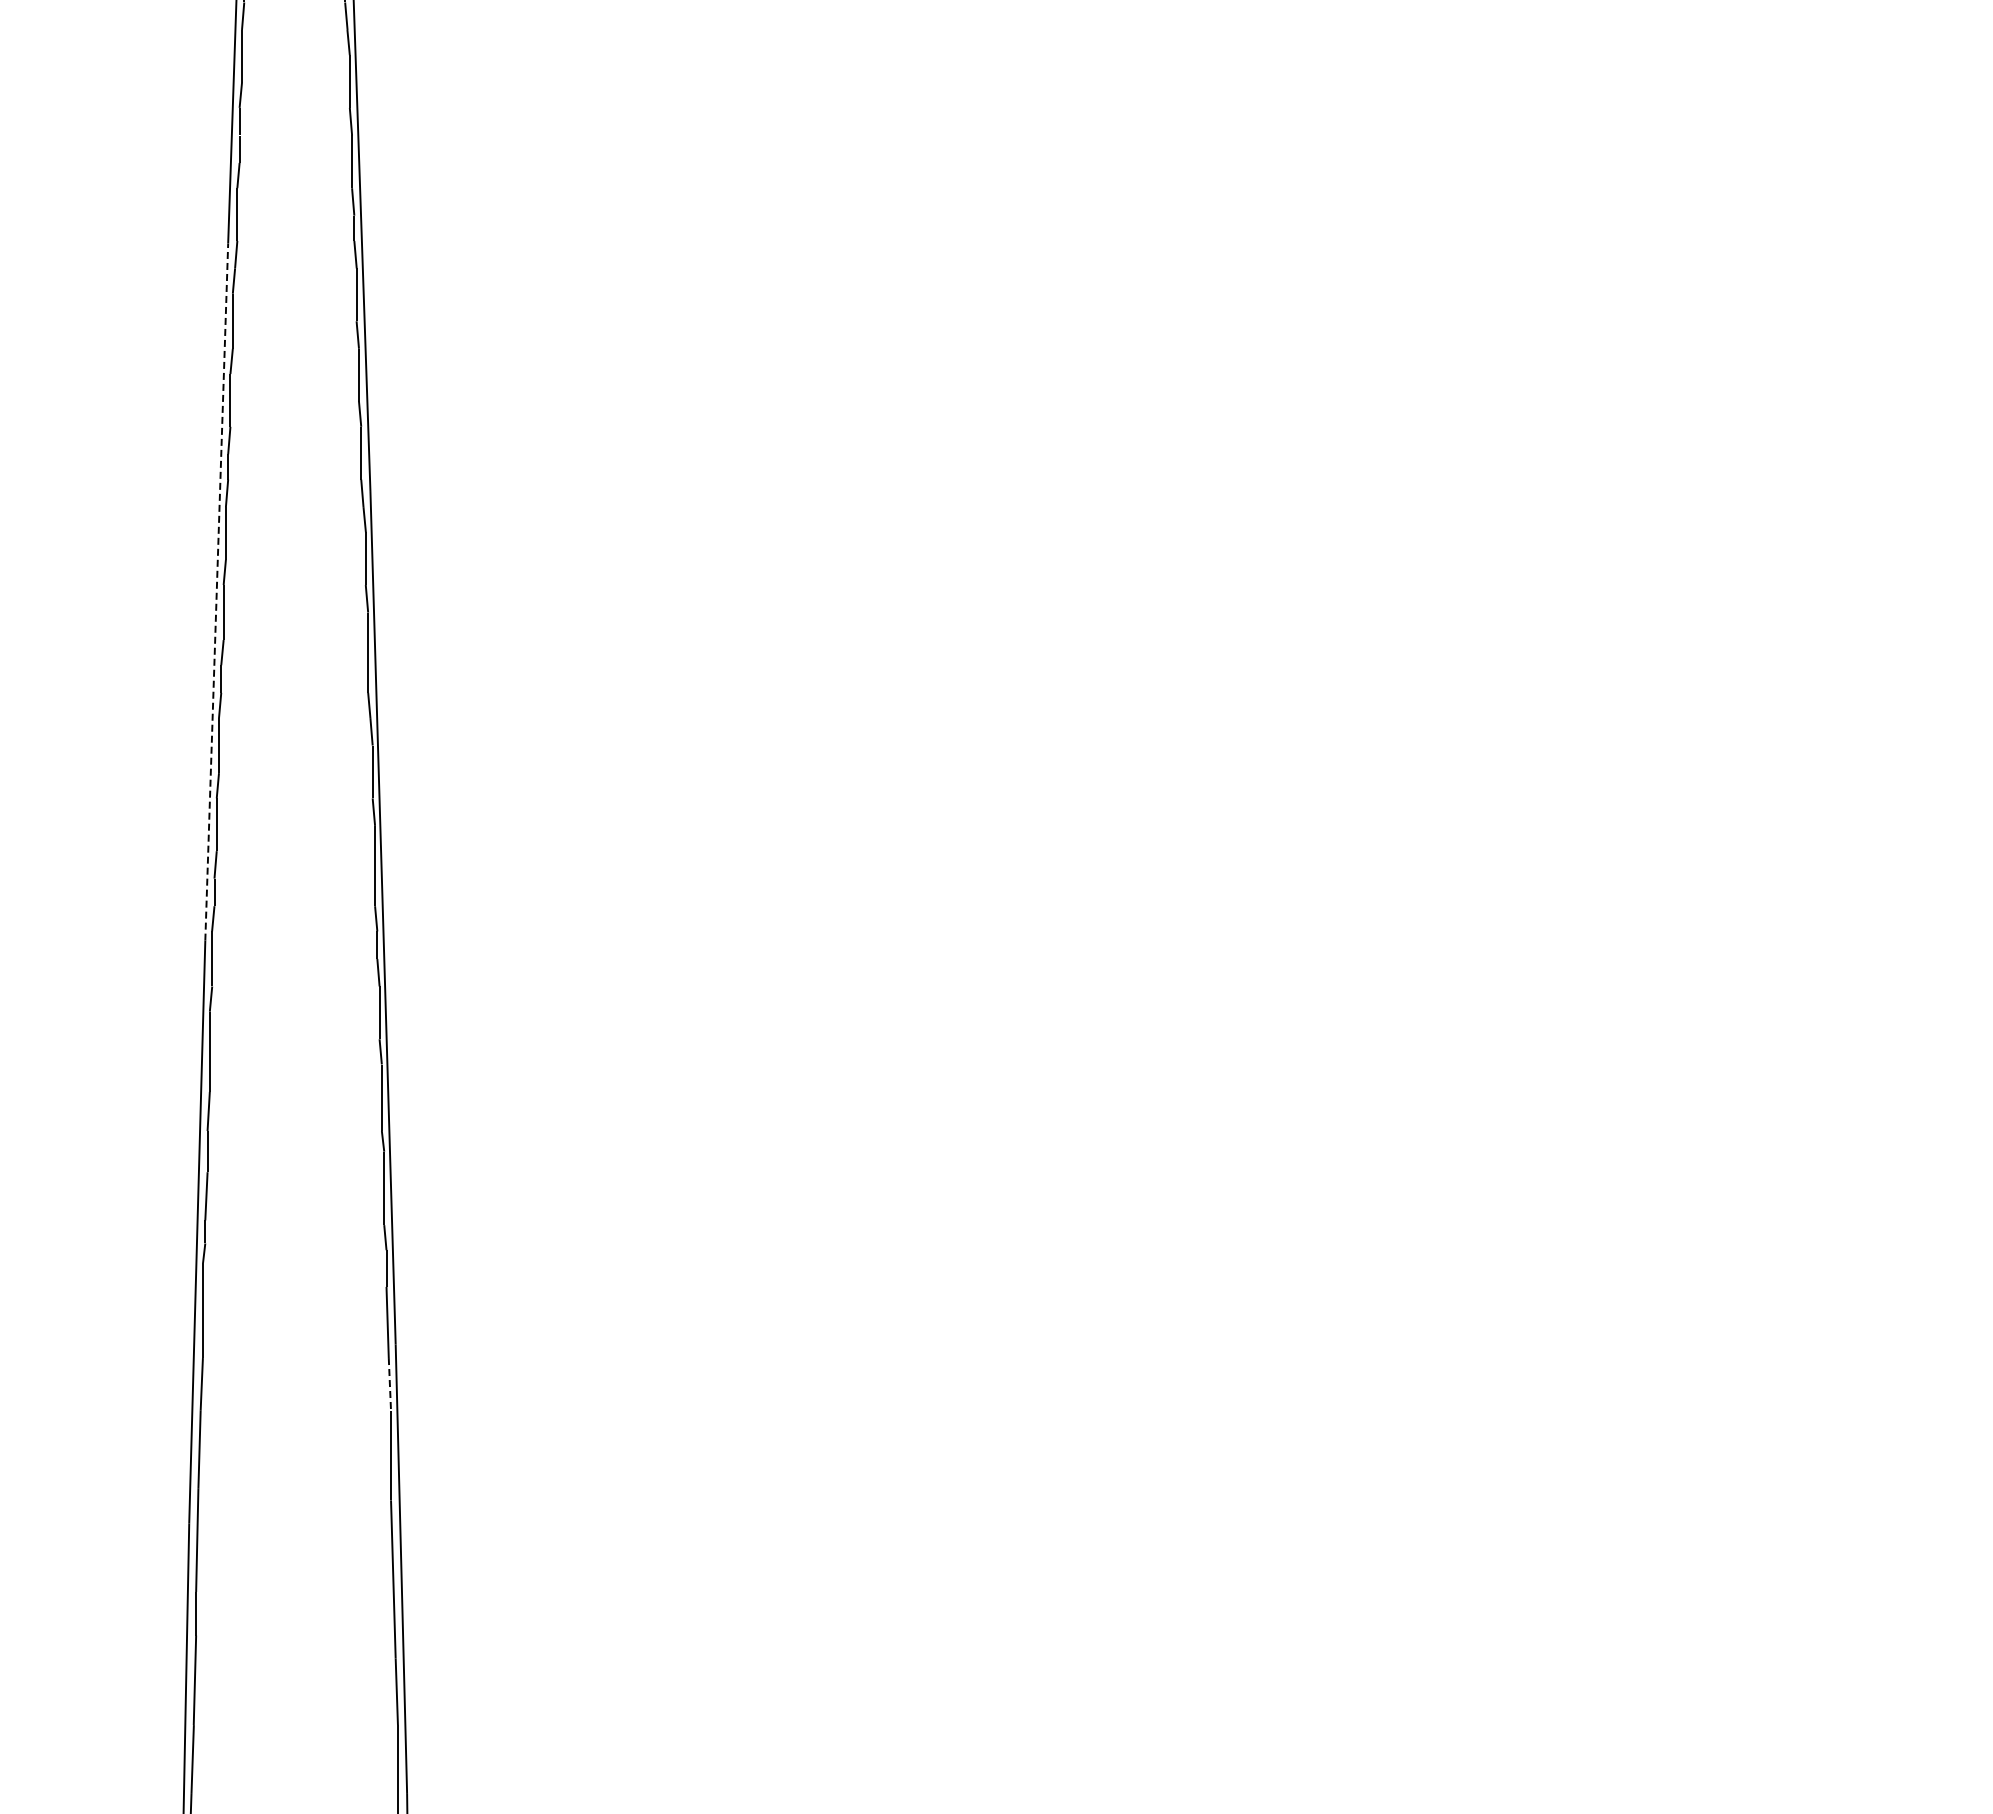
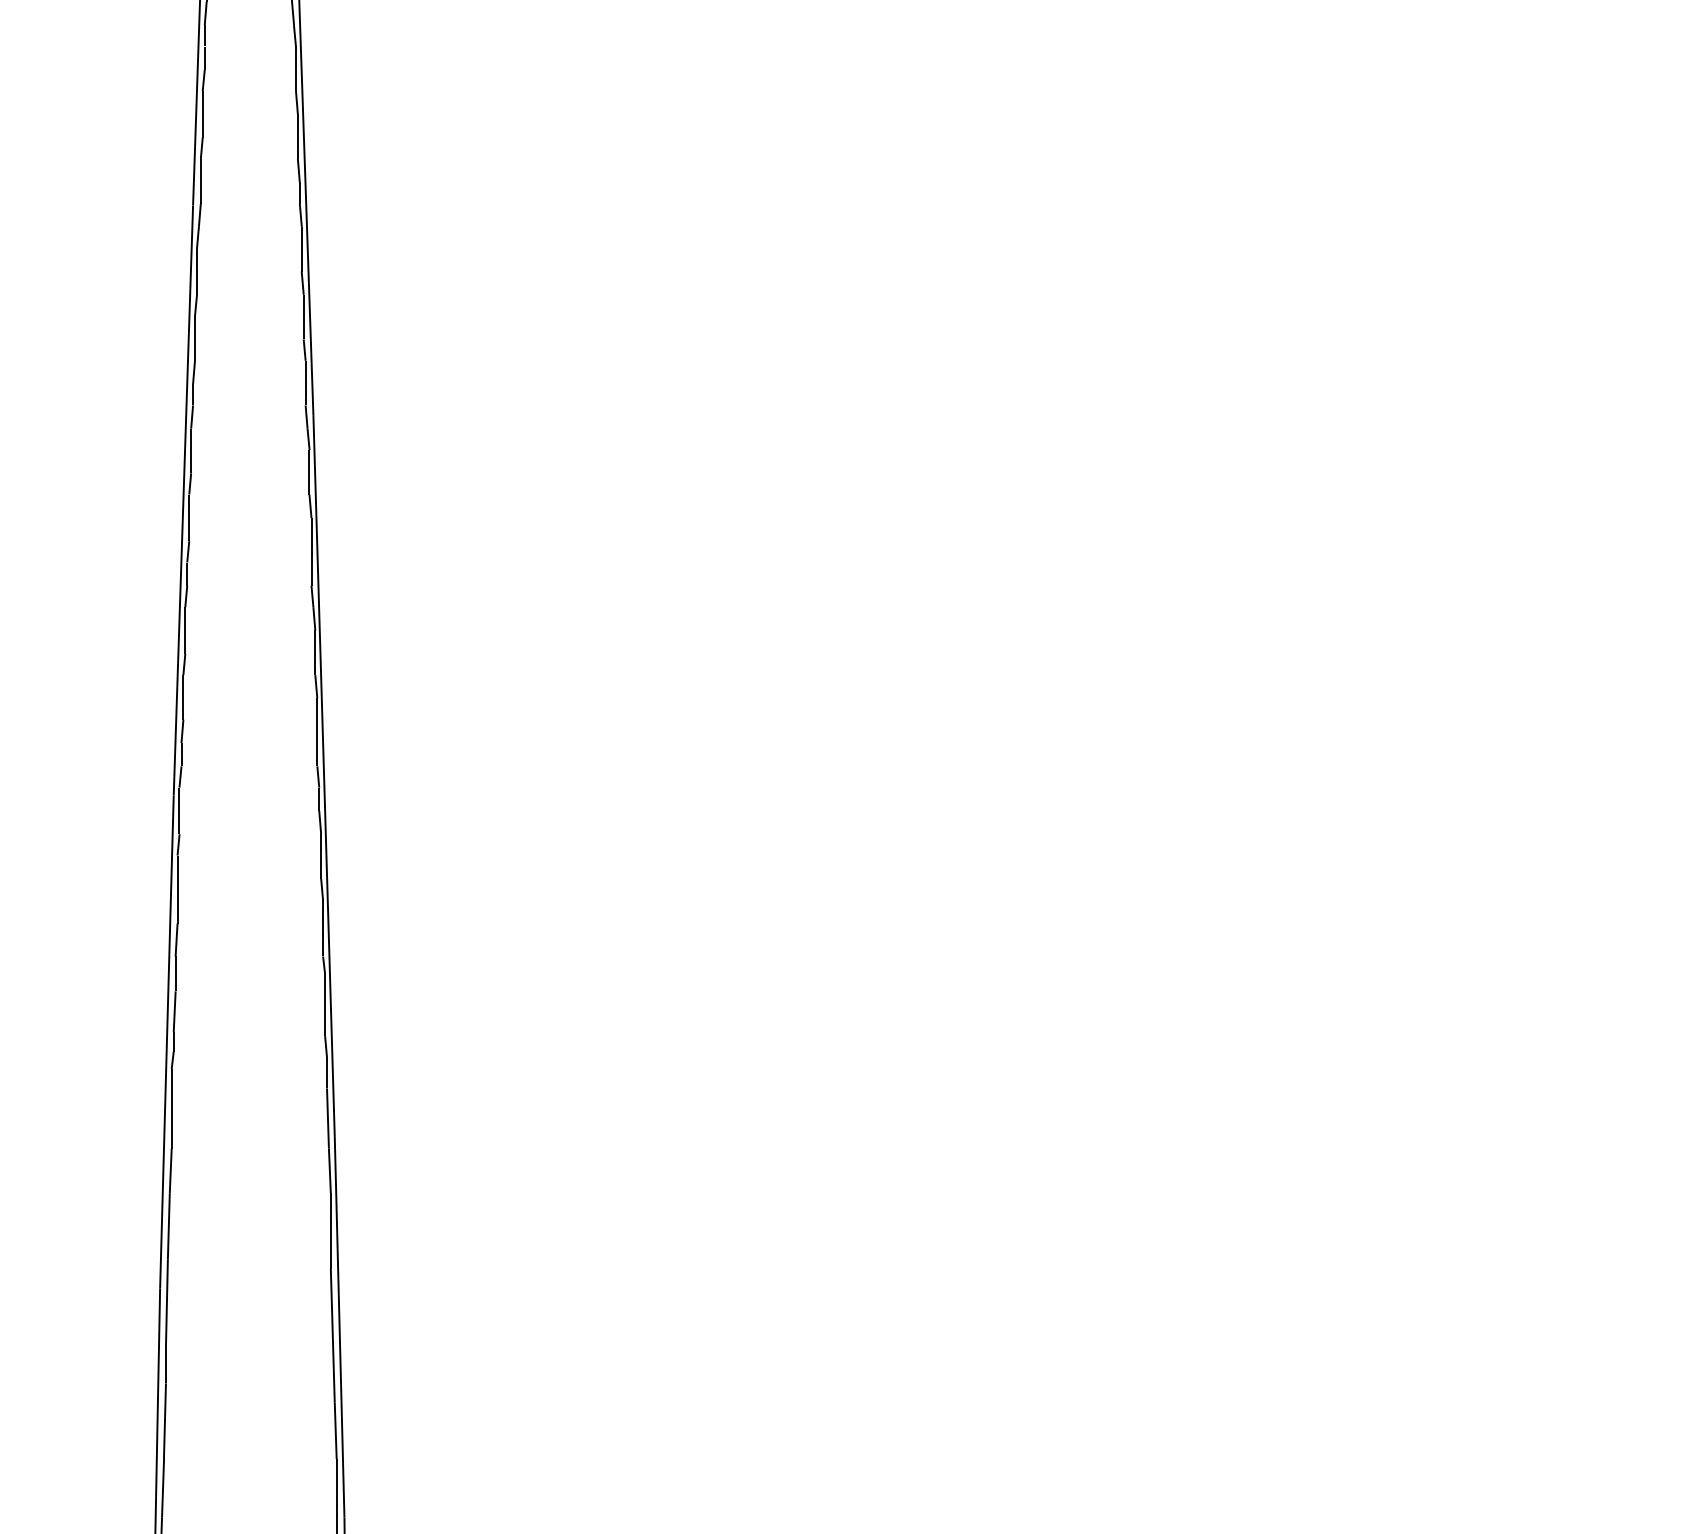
line: (216, 591) -> (183, 500), dashed -> solid
line: (389, 1384) -> (329, 1170), dashed -> solid

